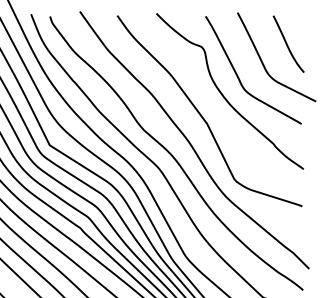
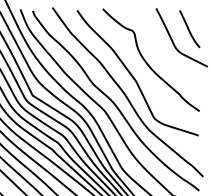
curve: (239, 76) -> (157, 50), removed

